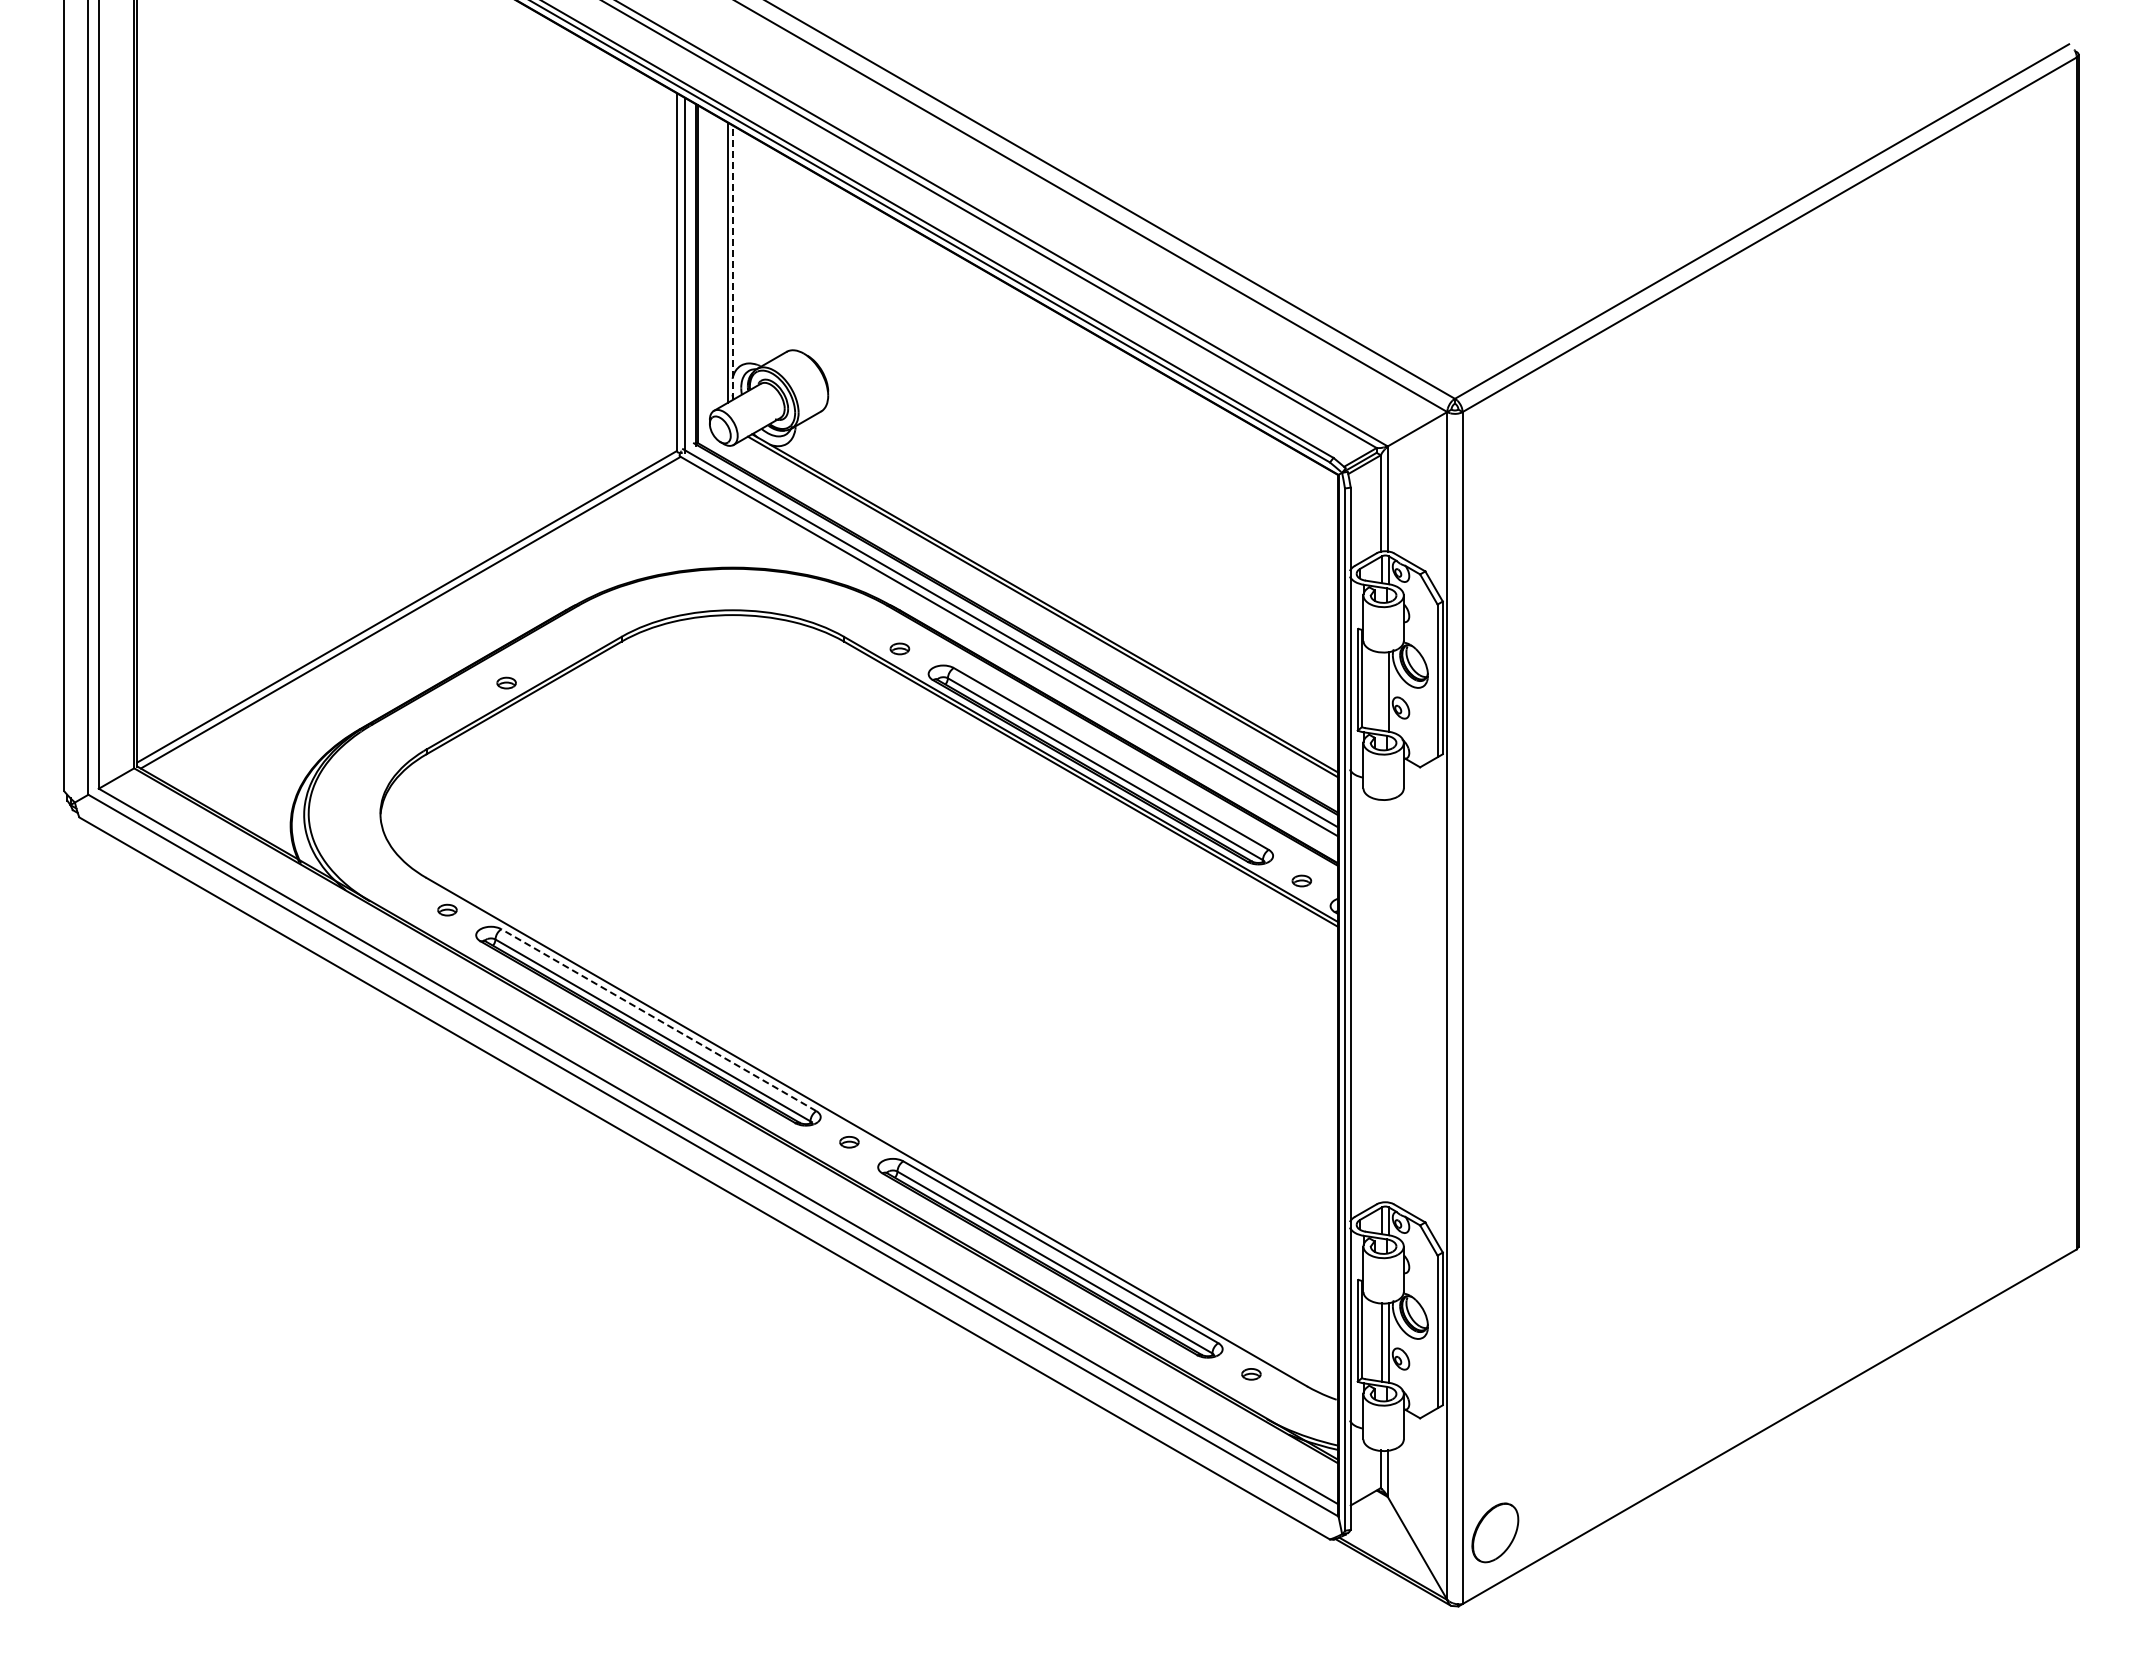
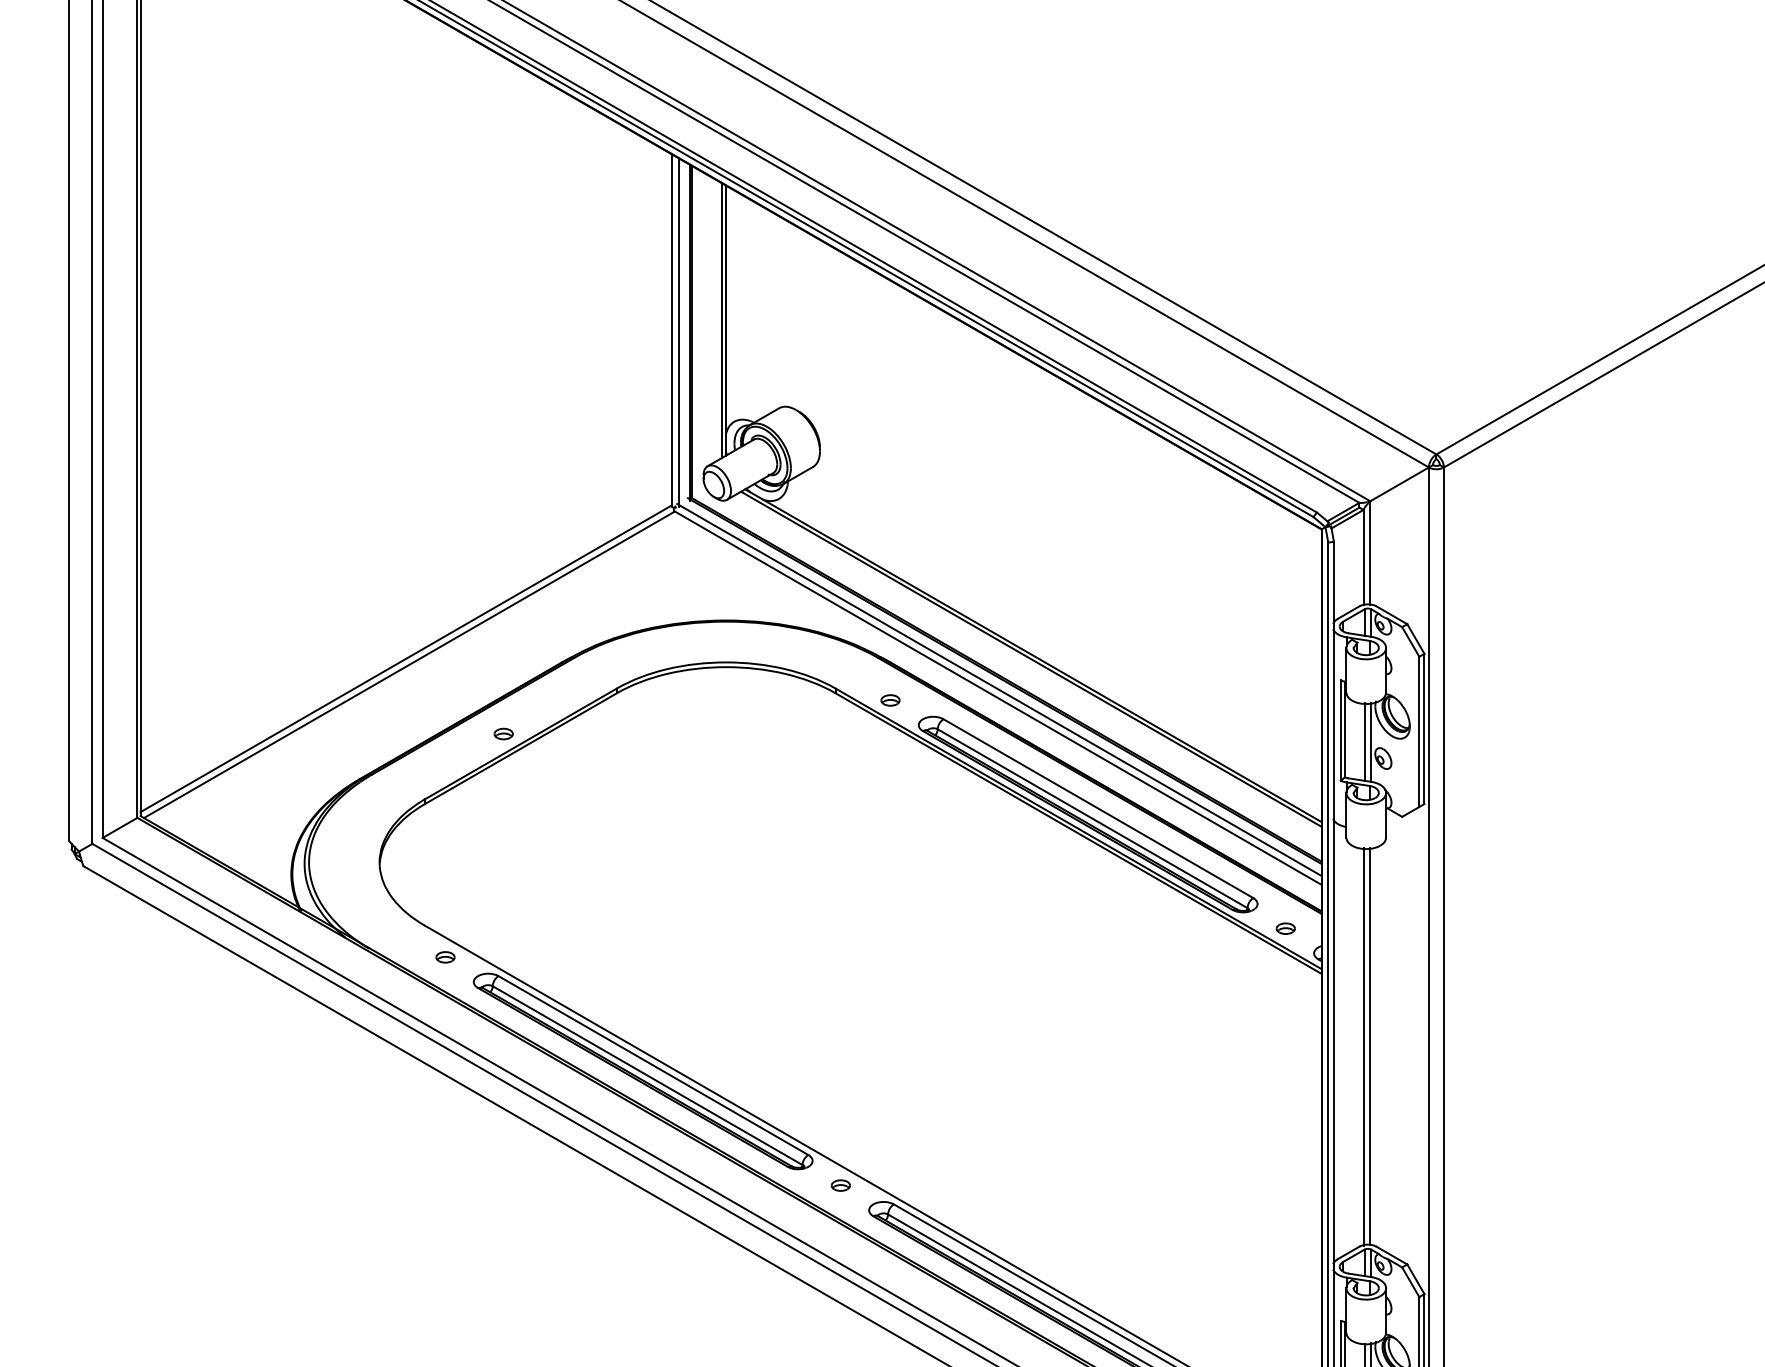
line: (732, 262) -> (725, 320), dashed -> solid
line: (1381, 691) -> (1364, 742), added
line: (1387, 1000) -> (1370, 1046), added
line: (1380, 1001) -> (1363, 1047), added
line: (658, 1020) -> (653, 1065), dashed -> solid

